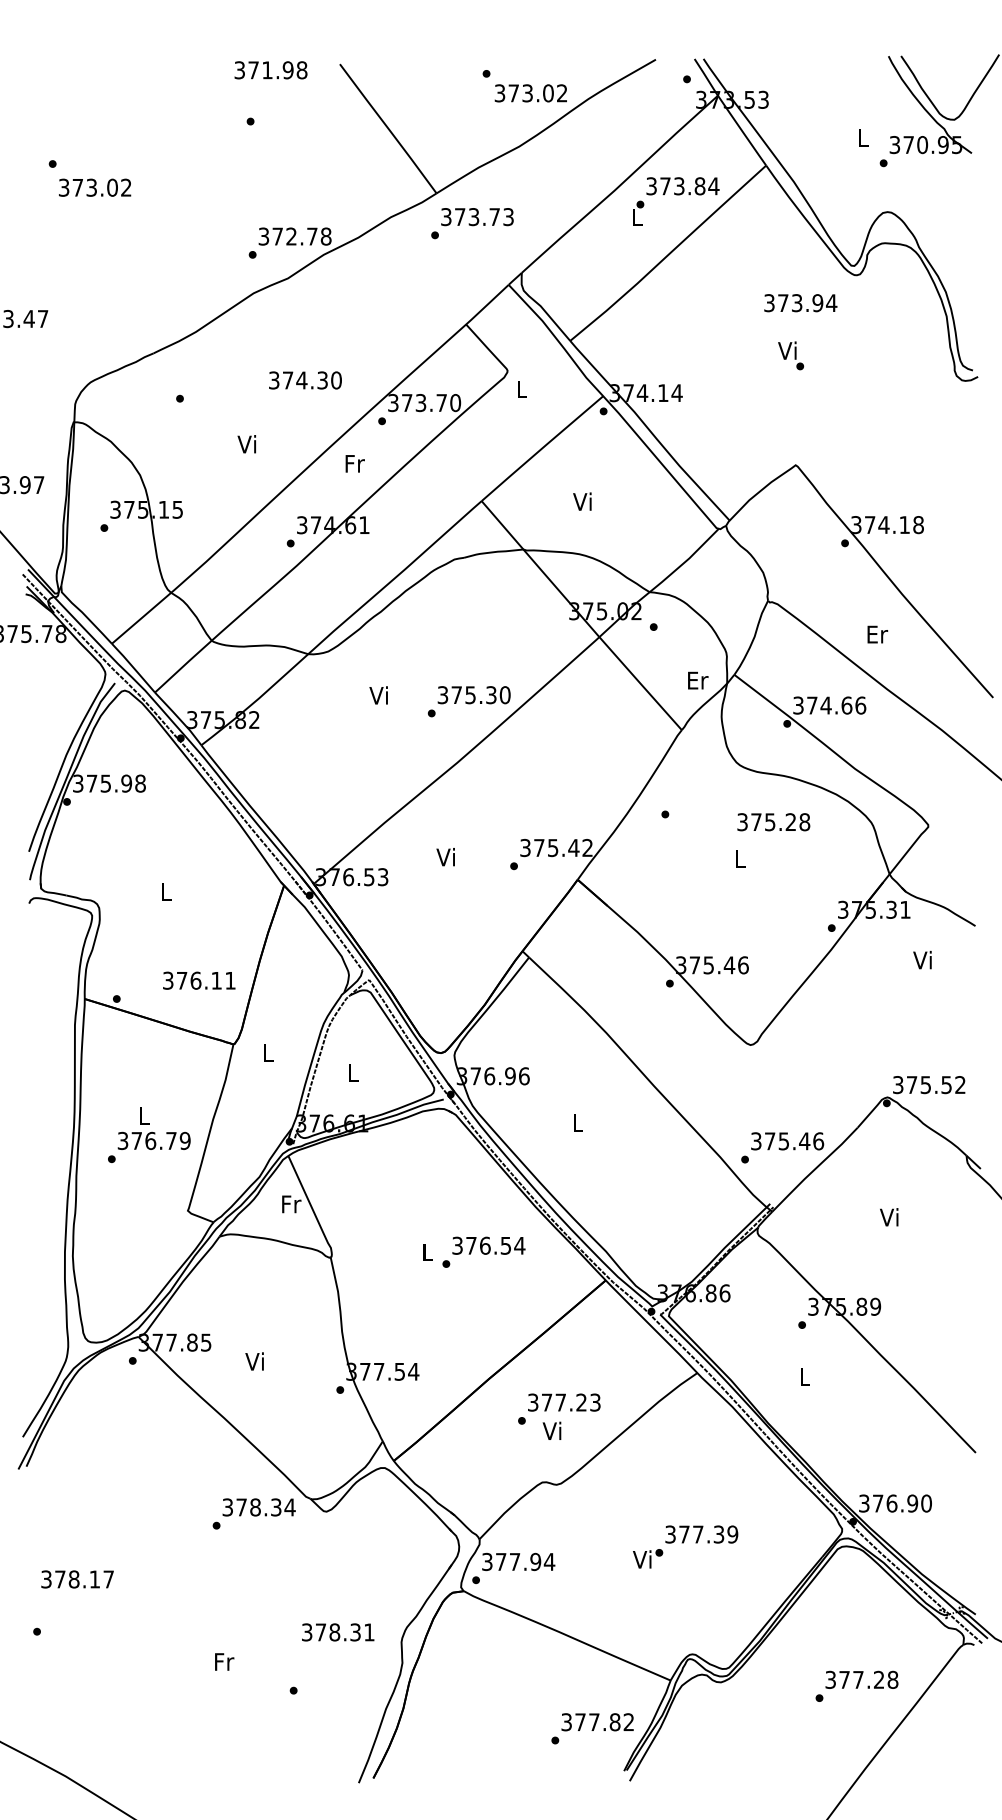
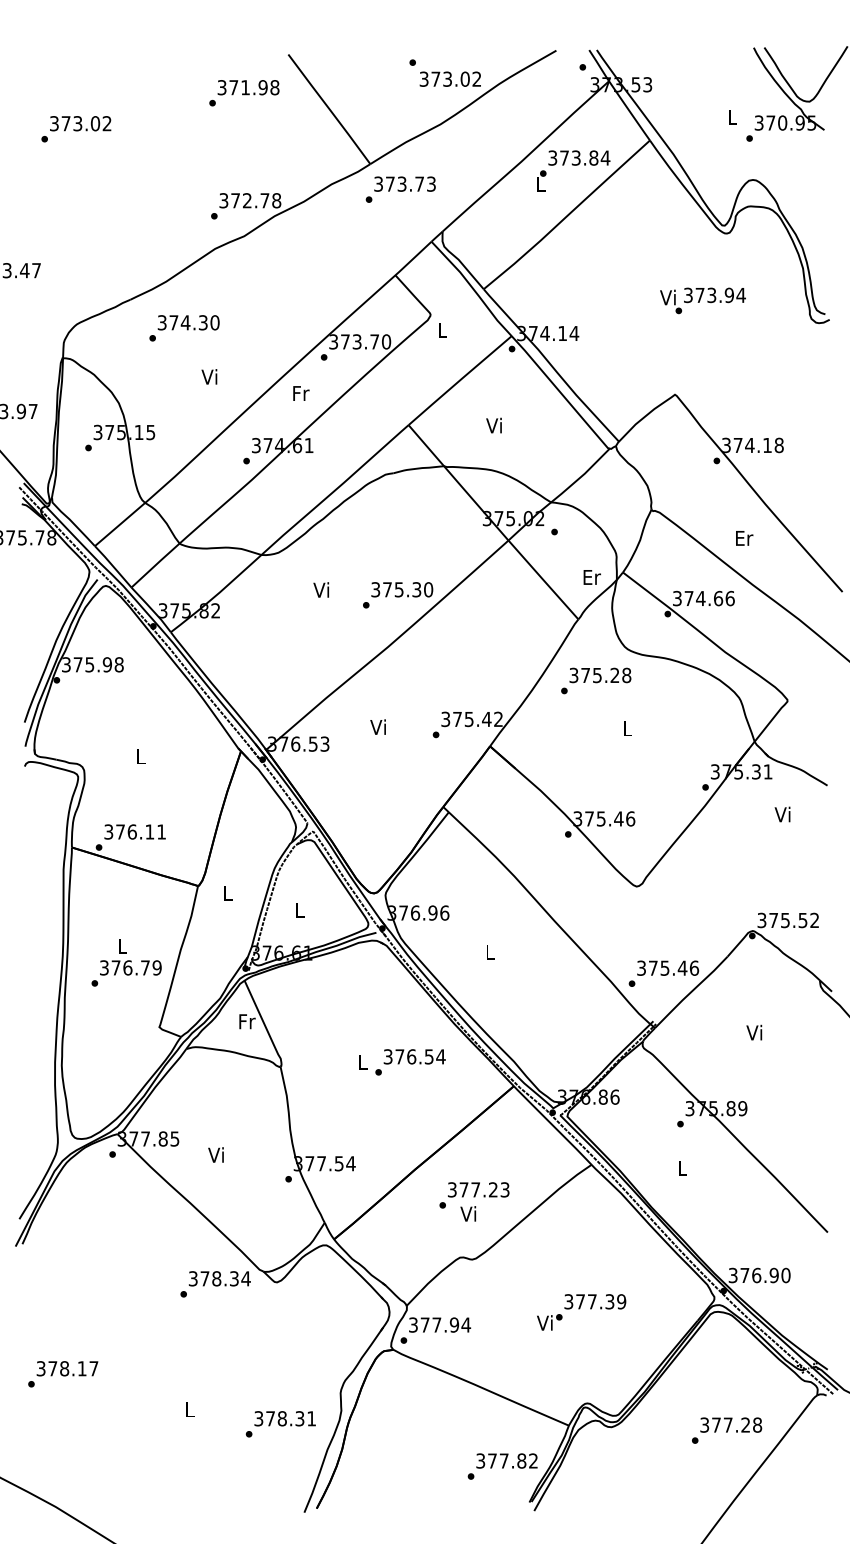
text: (270, 70) -> (248, 87), moved
text: (95, 187) -> (81, 123), moved
text: (800, 303) -> (714, 295), moved
text: (305, 380) -> (188, 322), moved
text: (773, 822) -> (600, 675), moved
text: (199, 980) -> (135, 831), moved
text: (77, 1579) -> (67, 1368), moved
text: (338, 1632) -> (285, 1418), moved
text: (224, 1661) -> (190, 1409), Fr -> L

